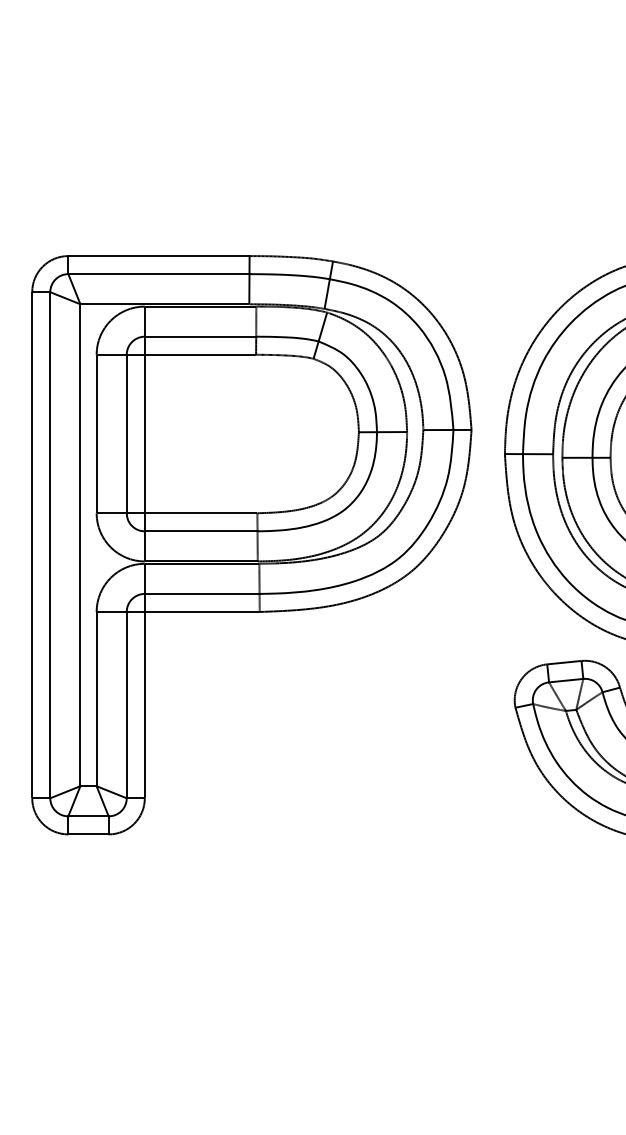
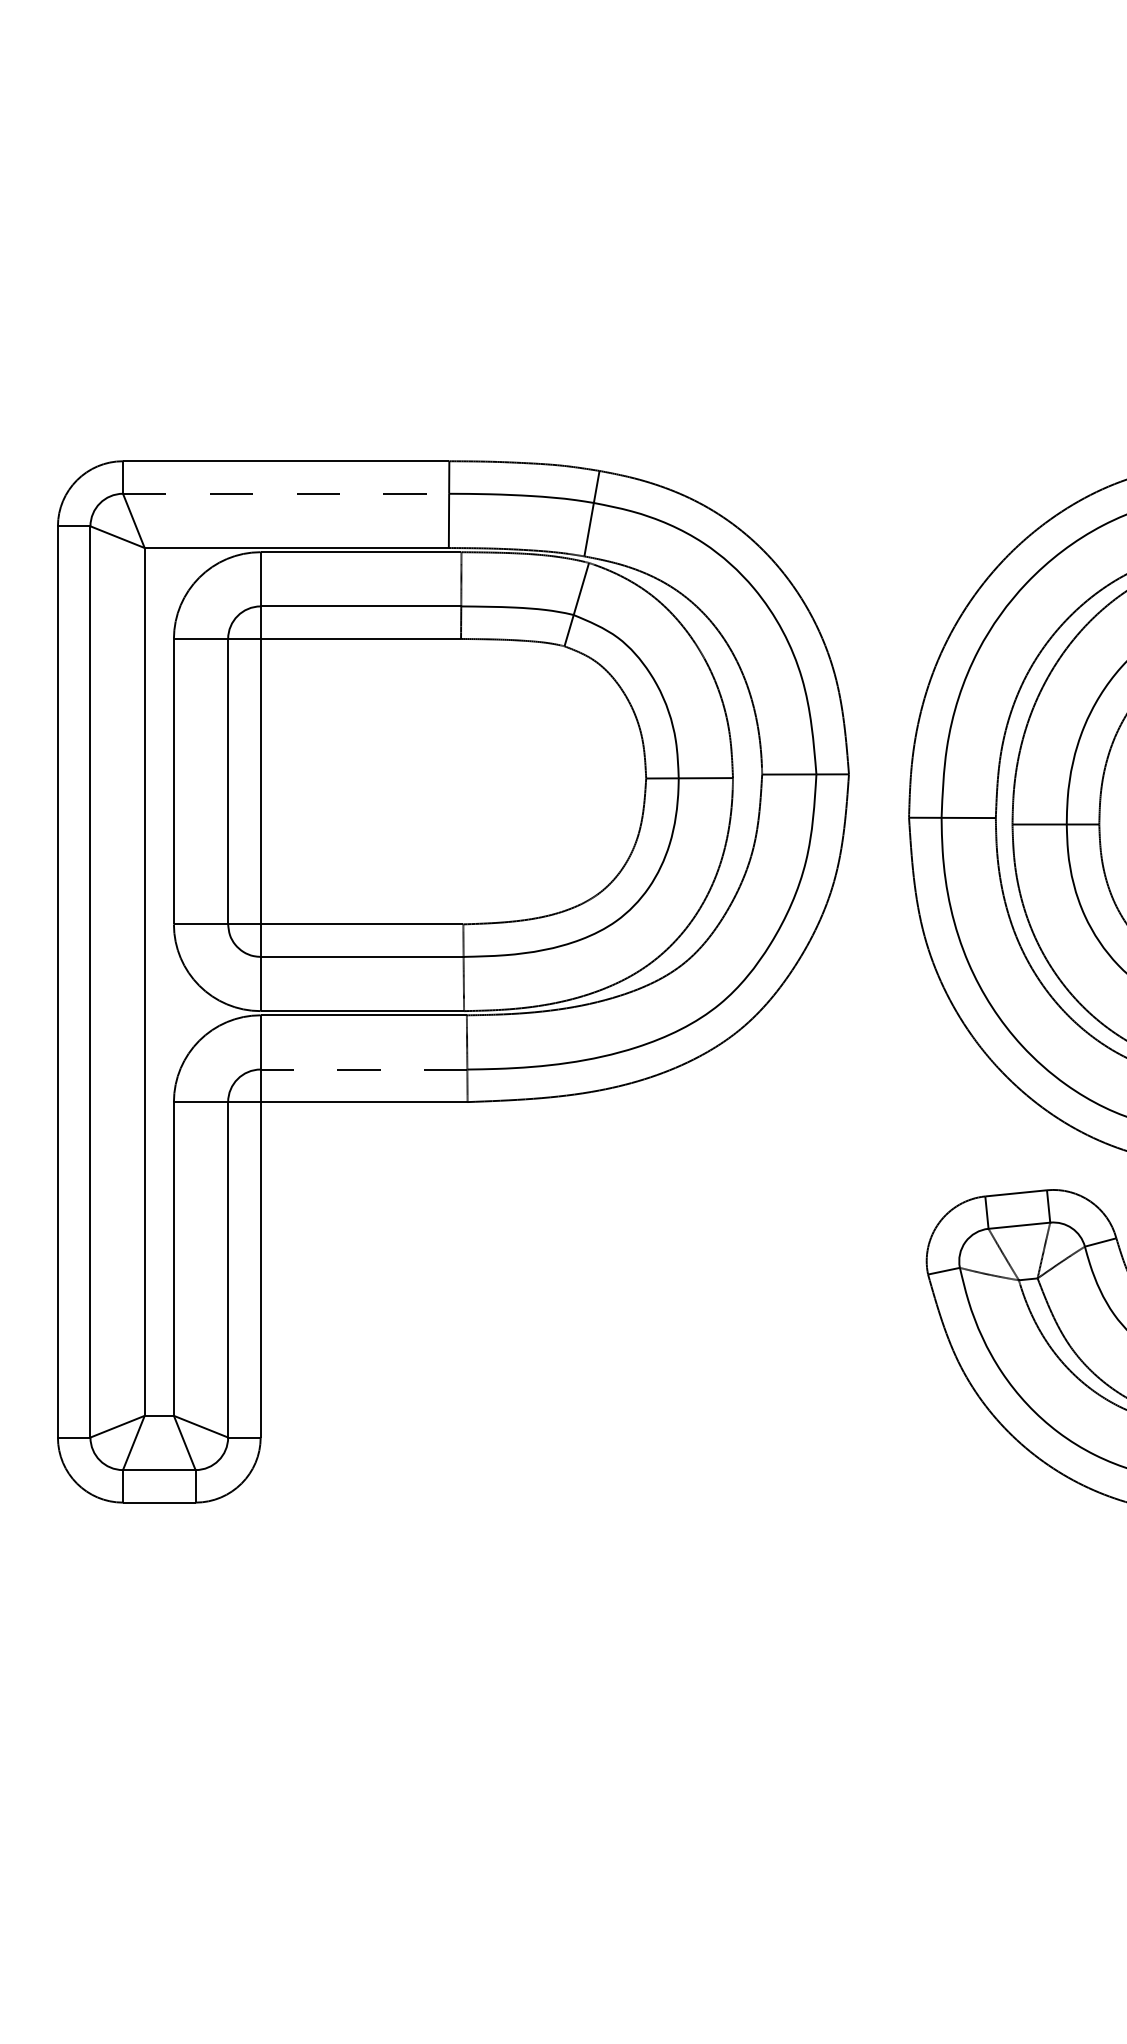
line: (158, 274) -> (285, 494), solid -> dashed
line: (201, 593) -> (362, 1068), solid -> dashed

